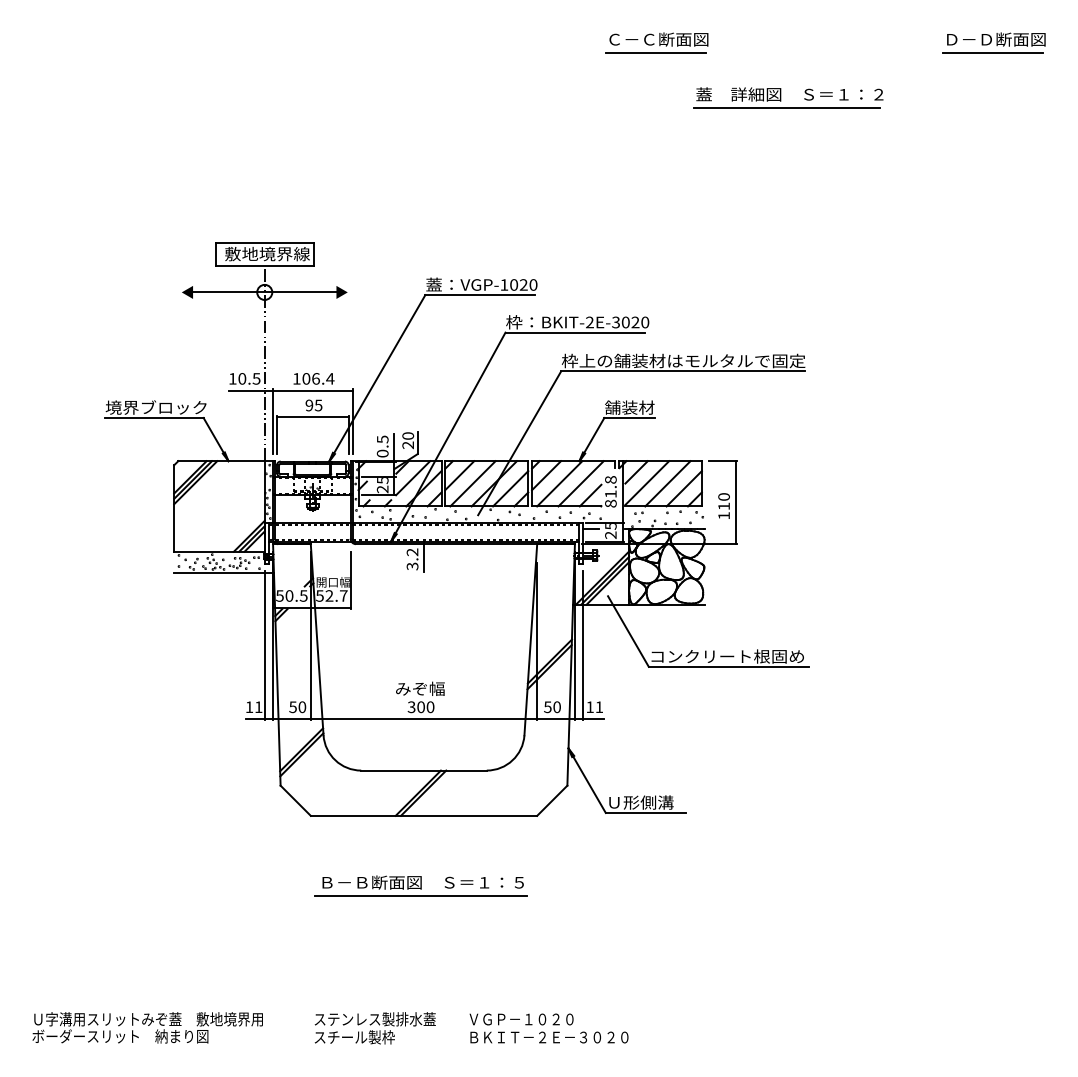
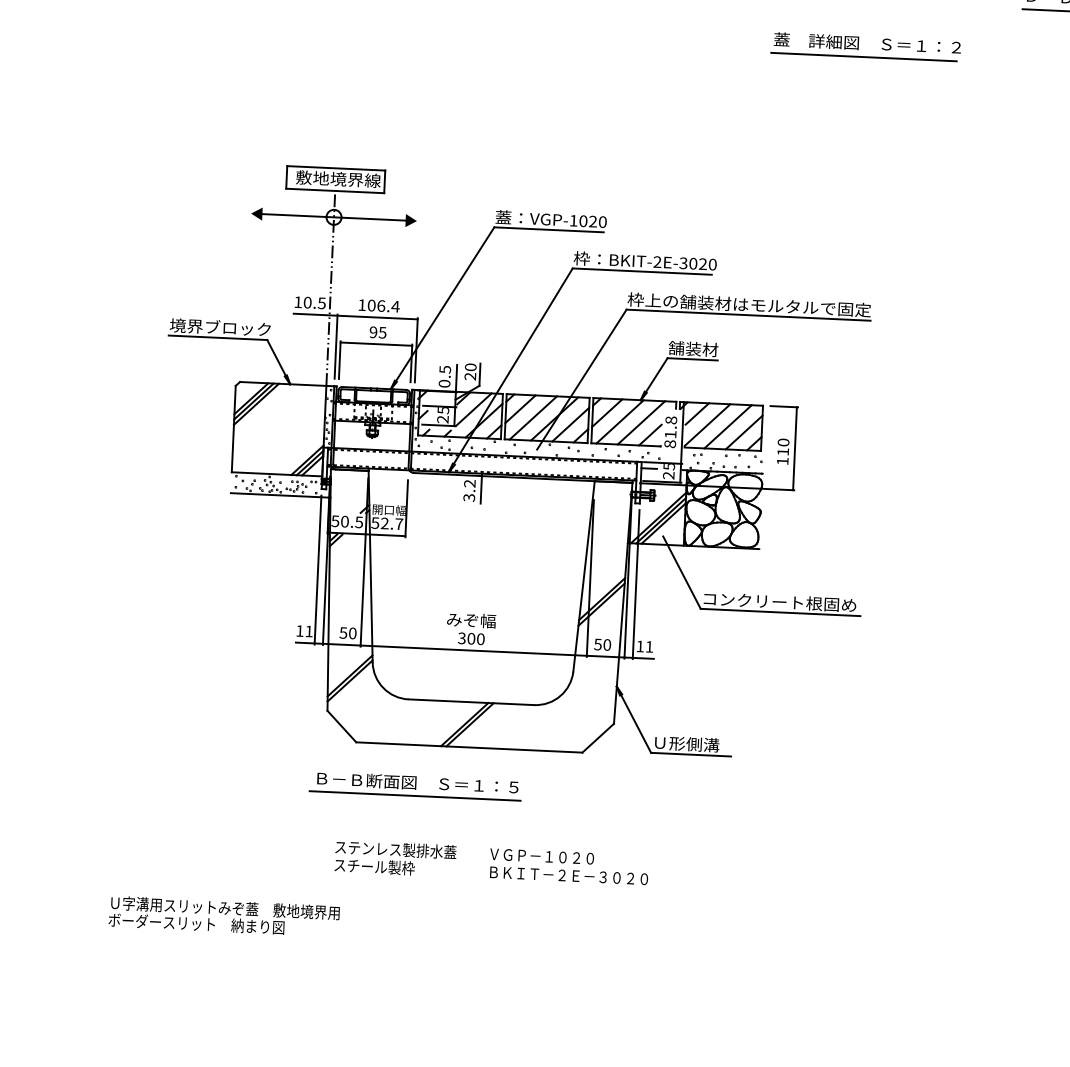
part: (420, 885) -> (415, 785), moved
text: (147, 1027) -> (223, 916), moved
text: (471, 1028) -> (491, 863), moved

